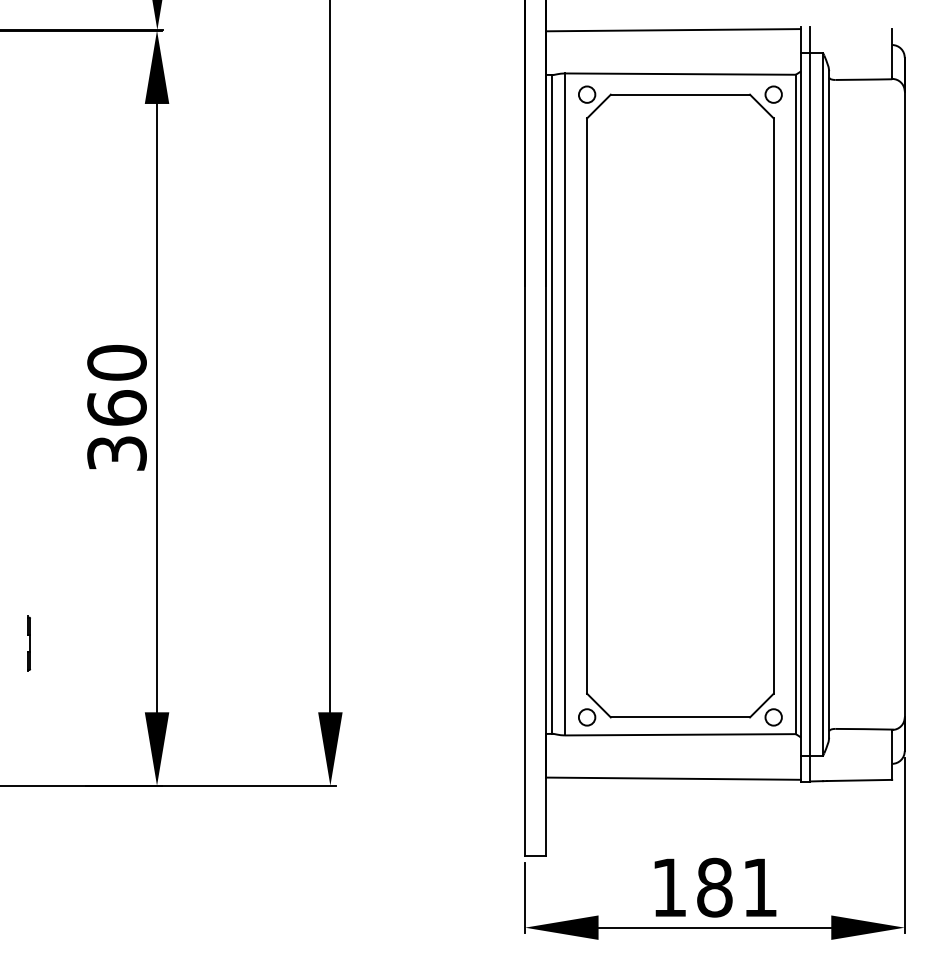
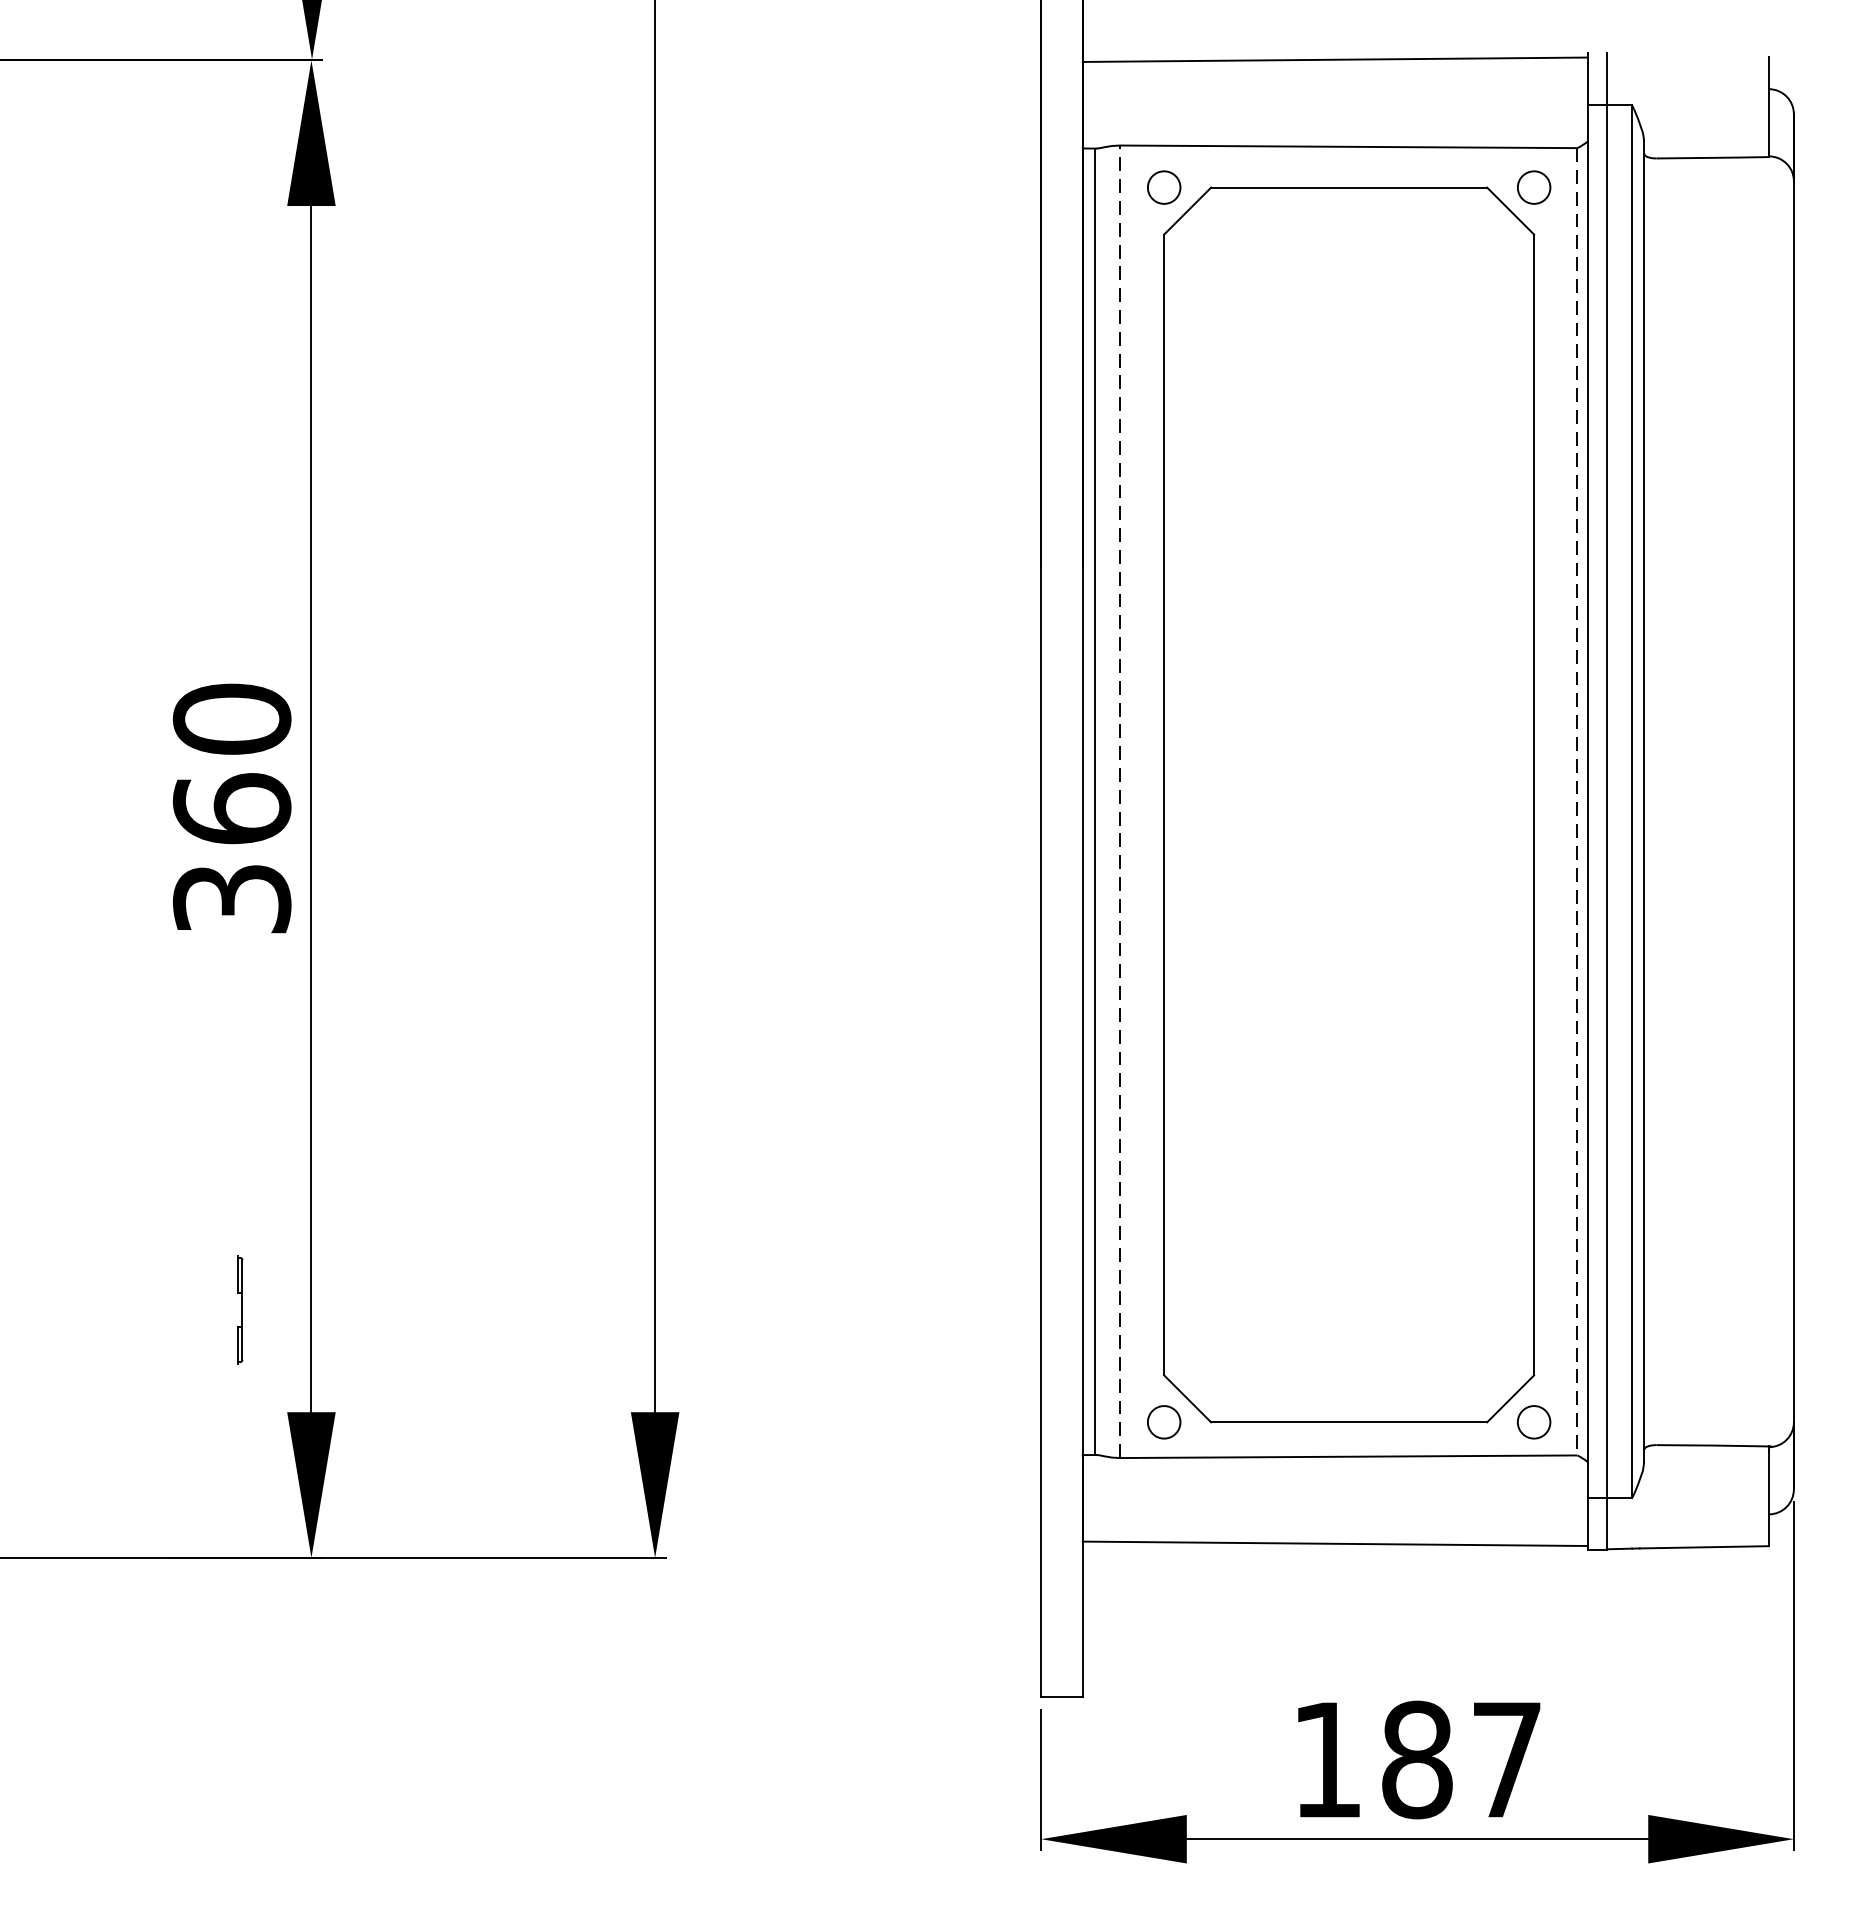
line: (564, 404) -> (1119, 801), solid -> dashed
line: (795, 404) -> (1577, 801), solid -> dashed
line: (29, 643) -> (240, 1309), moved
text: (759, 887) -> (1505, 1759), 181 -> 187

